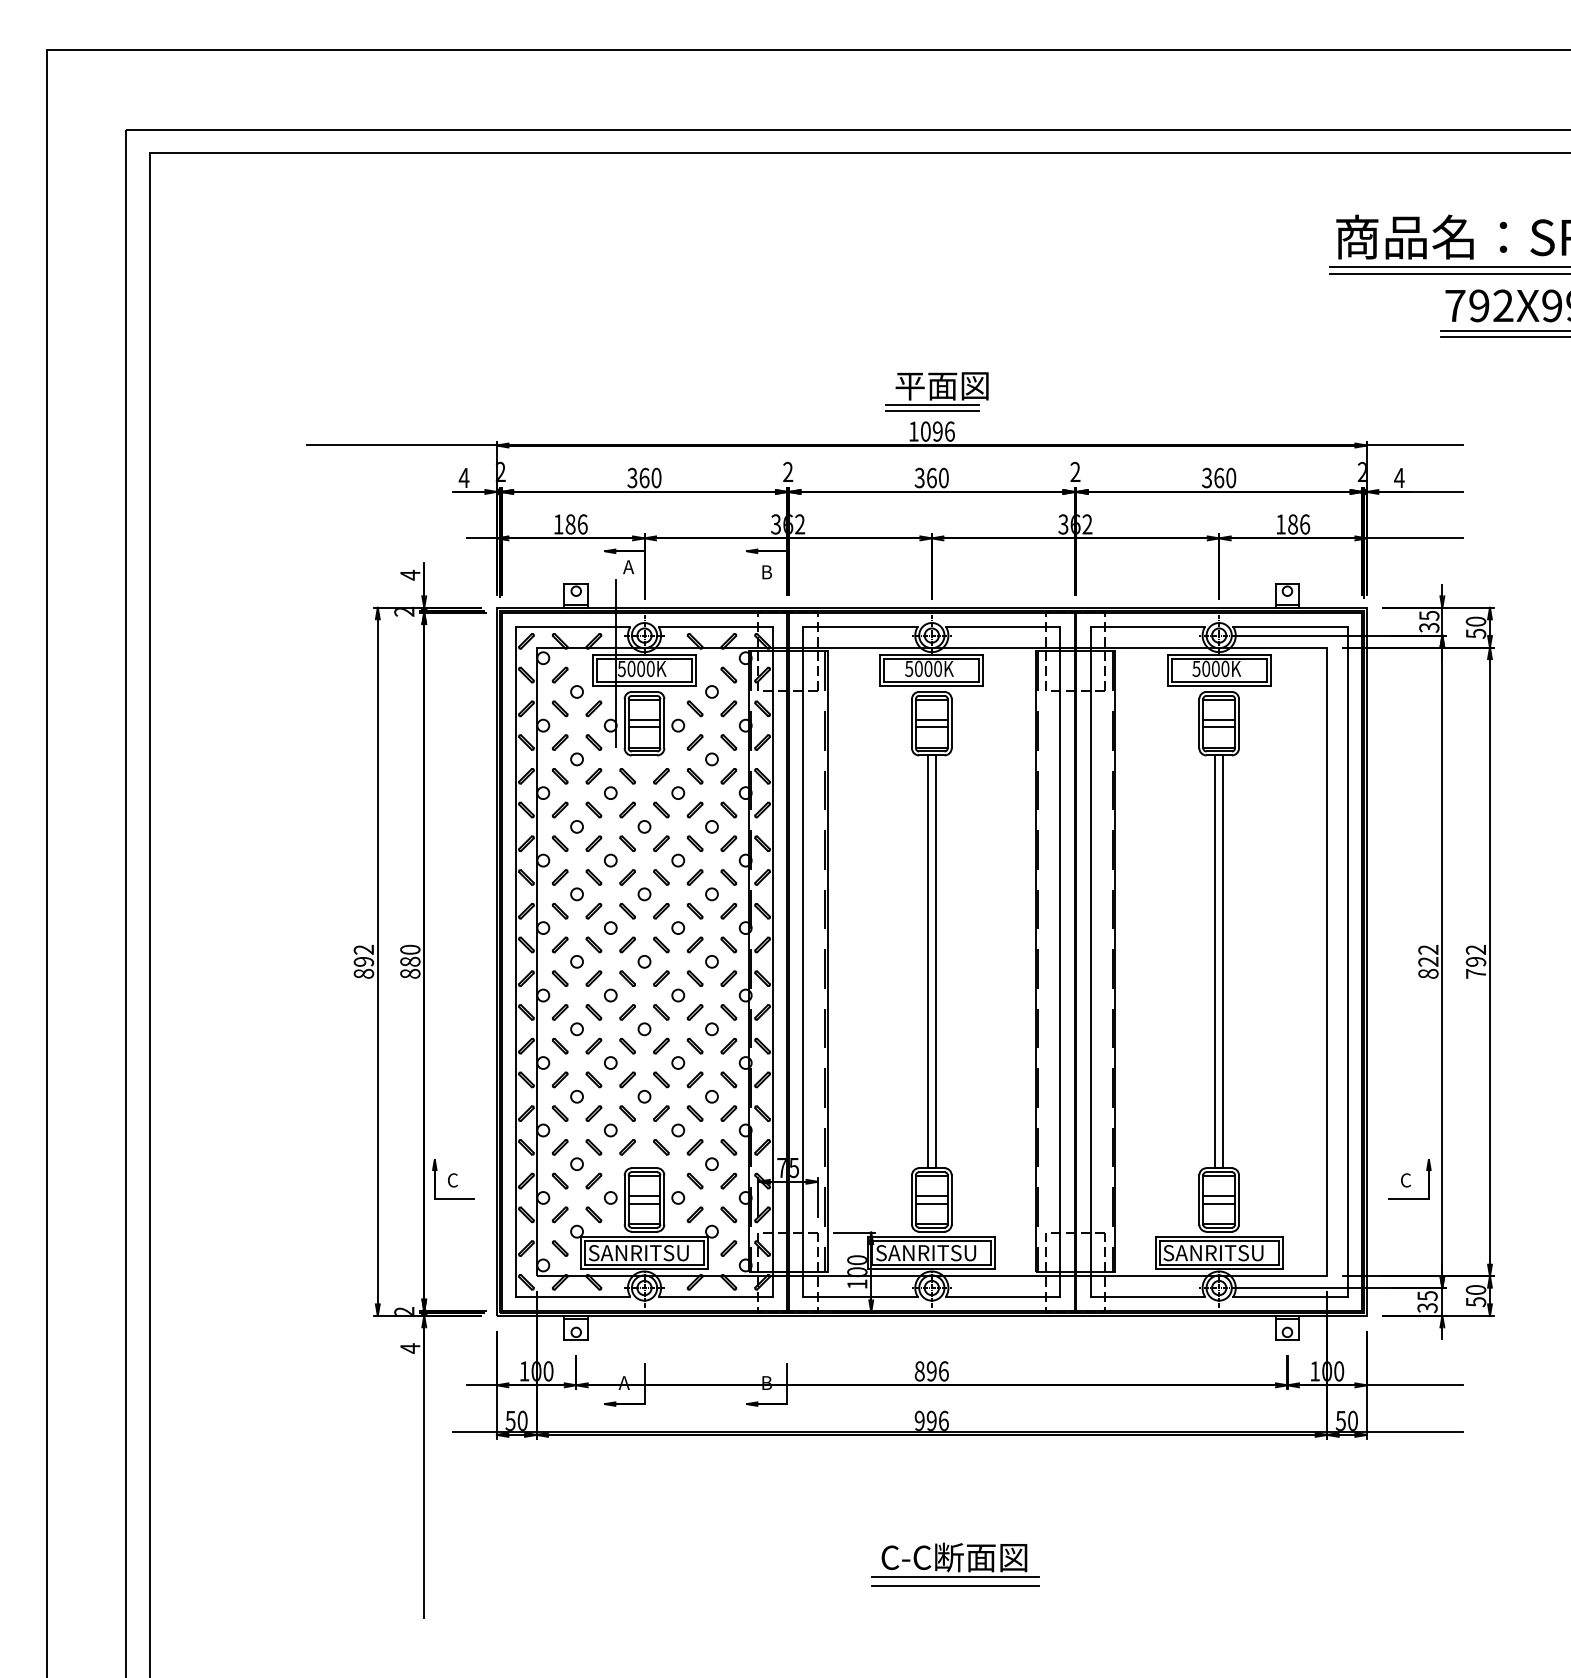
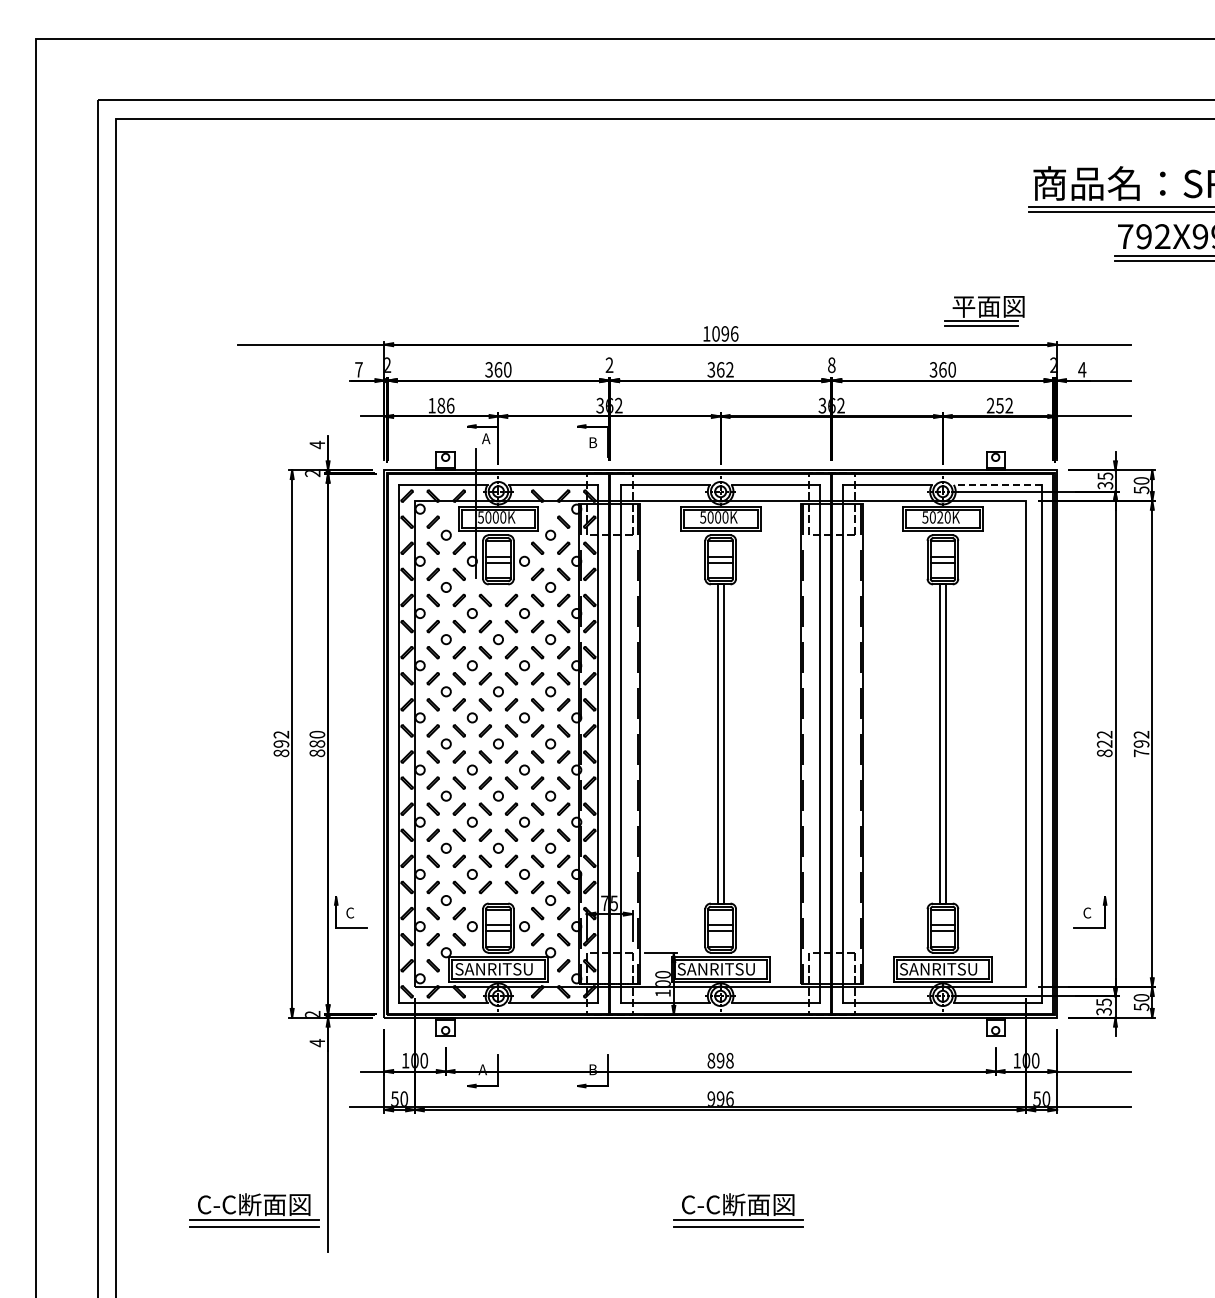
part: (936, 392) -> (984, 311), moved
text: (1075, 472) -> (831, 365), 2 -> 8
text: (463, 477) -> (358, 369), 4 -> 7
text: (943, 477) -> (729, 369), 360 -> 362
text: (1292, 524) -> (999, 405), 186 -> 252
line: (1289, 626) -> (997, 484), solid -> dashed
text: (1216, 668) -> (940, 517), 5000K -> 5020K
text: (943, 1371) -> (729, 1060), 896 -> 898
part: (329, 1565) -> (254, 1210), added

